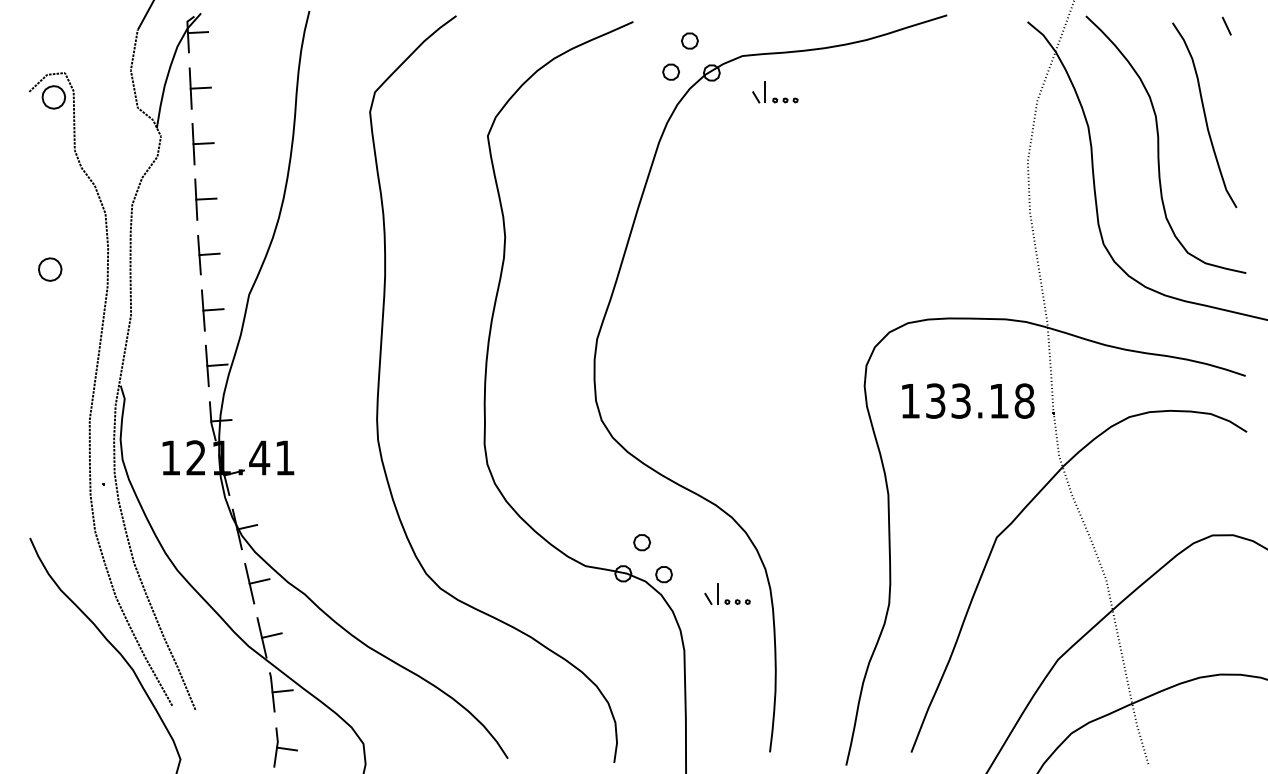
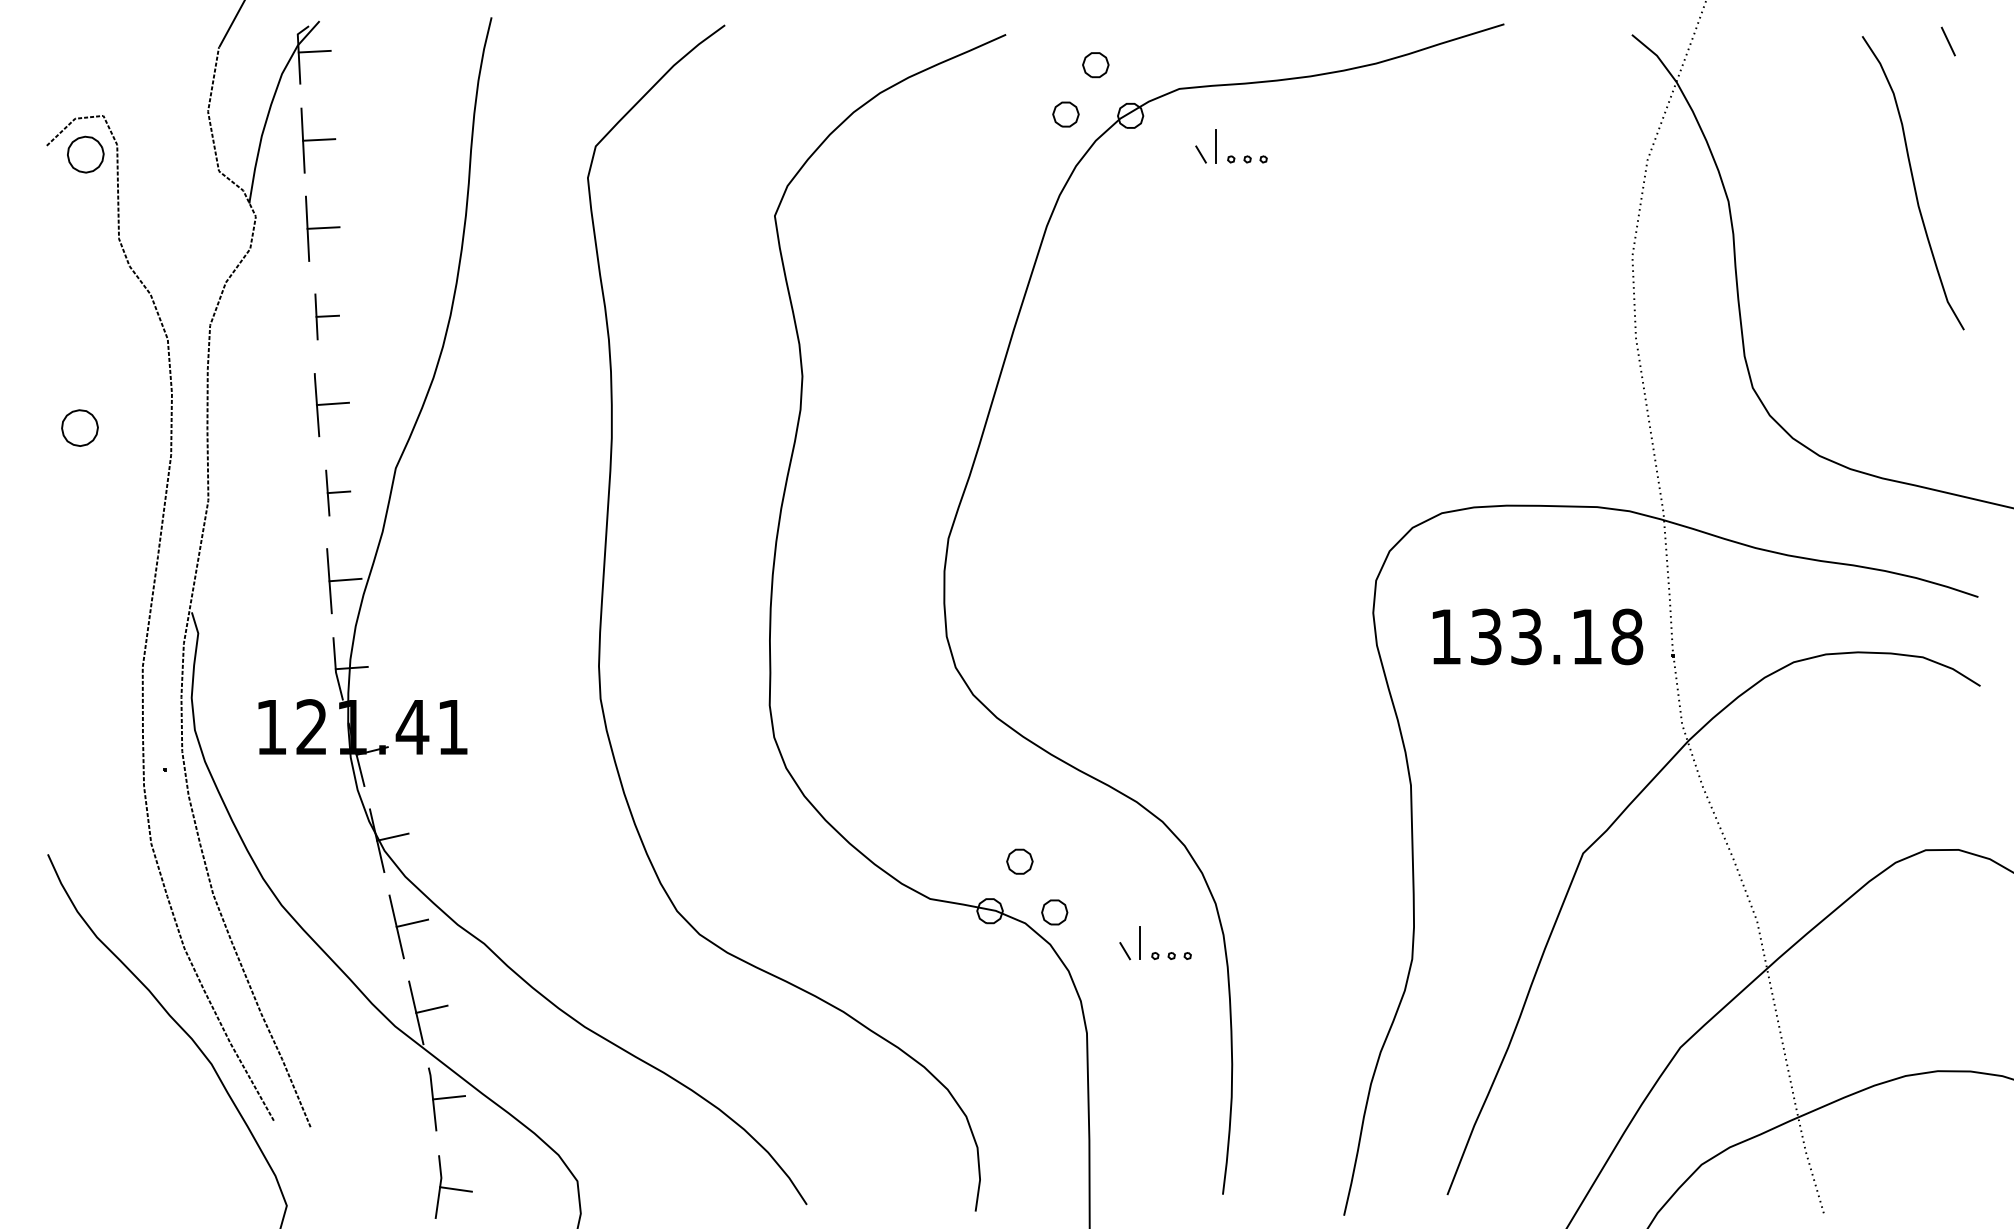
curve: (1159, 144) -> (1841, 229), removed
part: (205, 199) -> (326, 316), size x0.7
part: (212, 310) -> (337, 493), size x0.7

